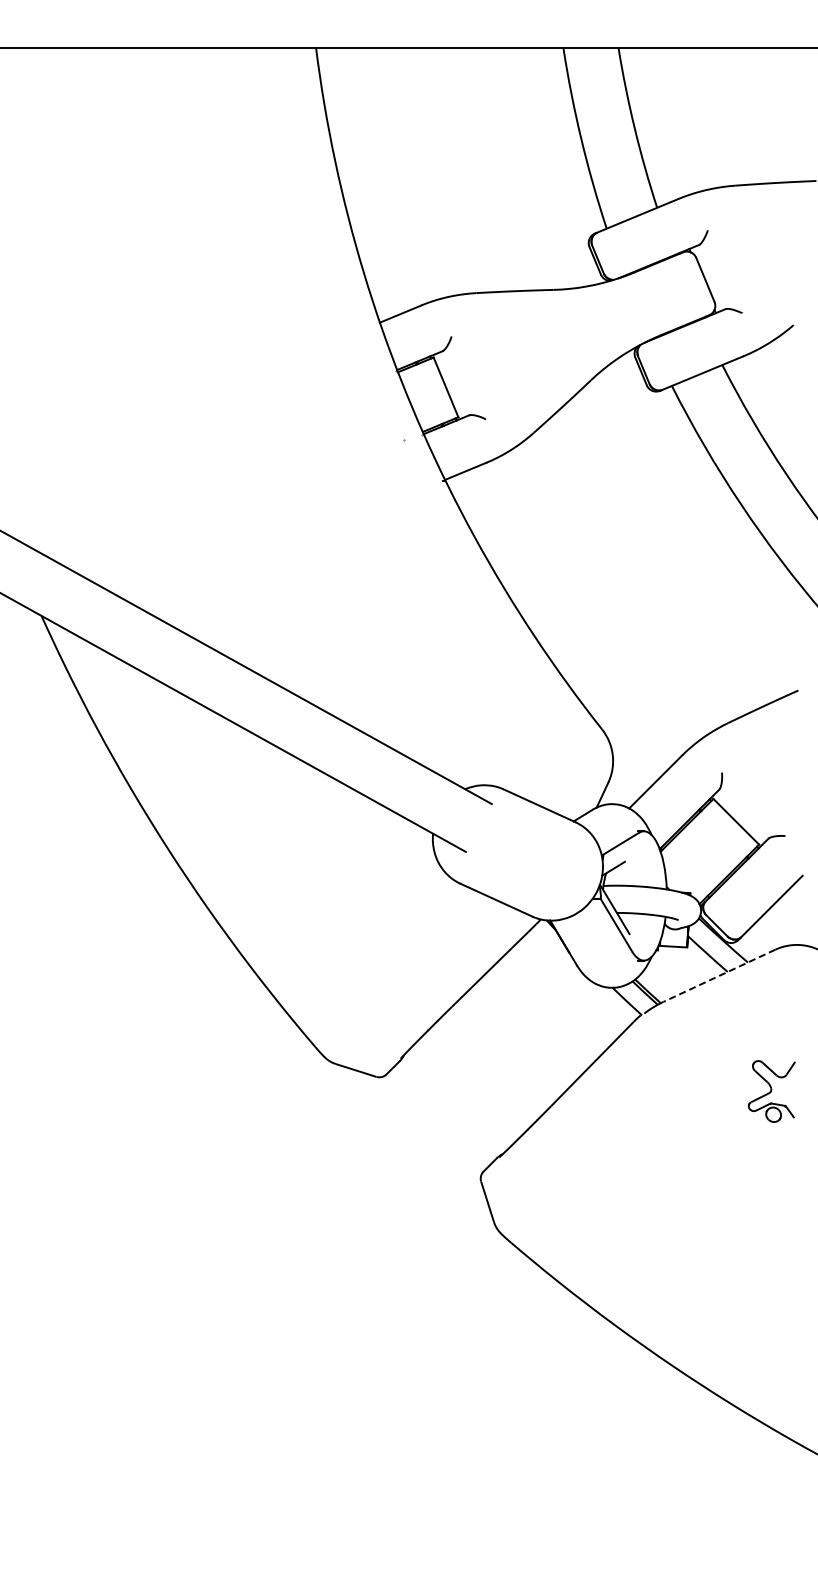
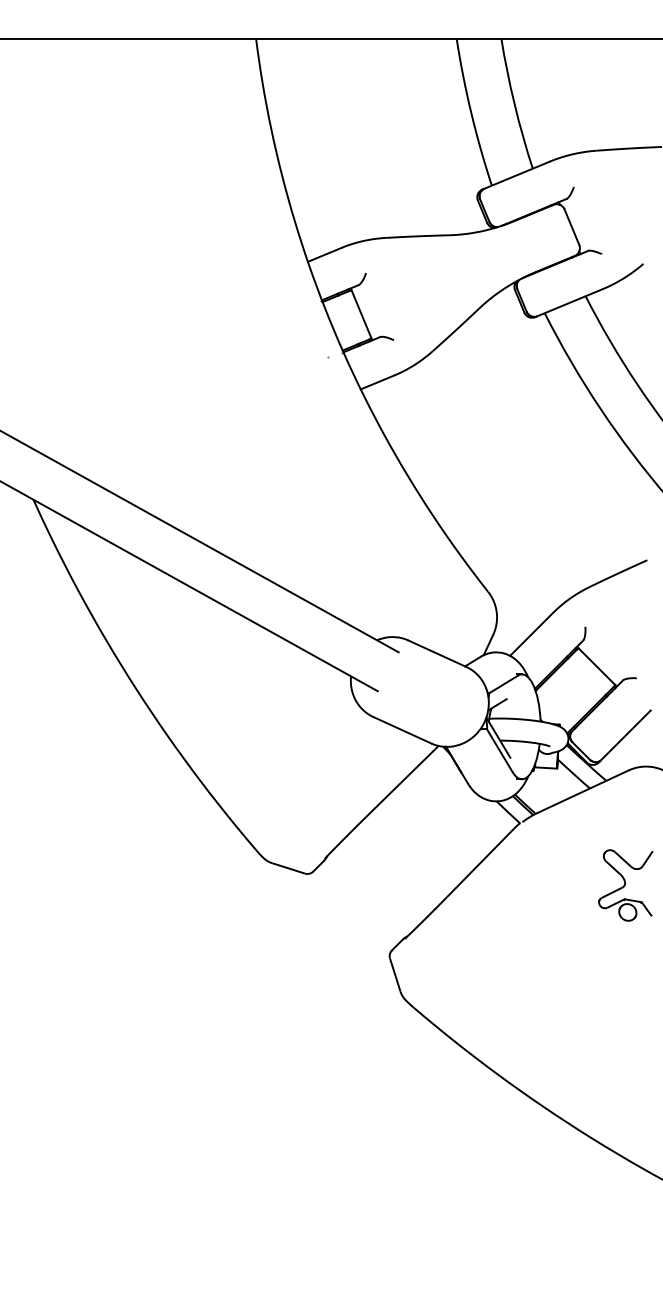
line: (719, 975) -> (583, 791), dashed -> solid
part: (771, 1091) -> (625, 885), size x1.43

